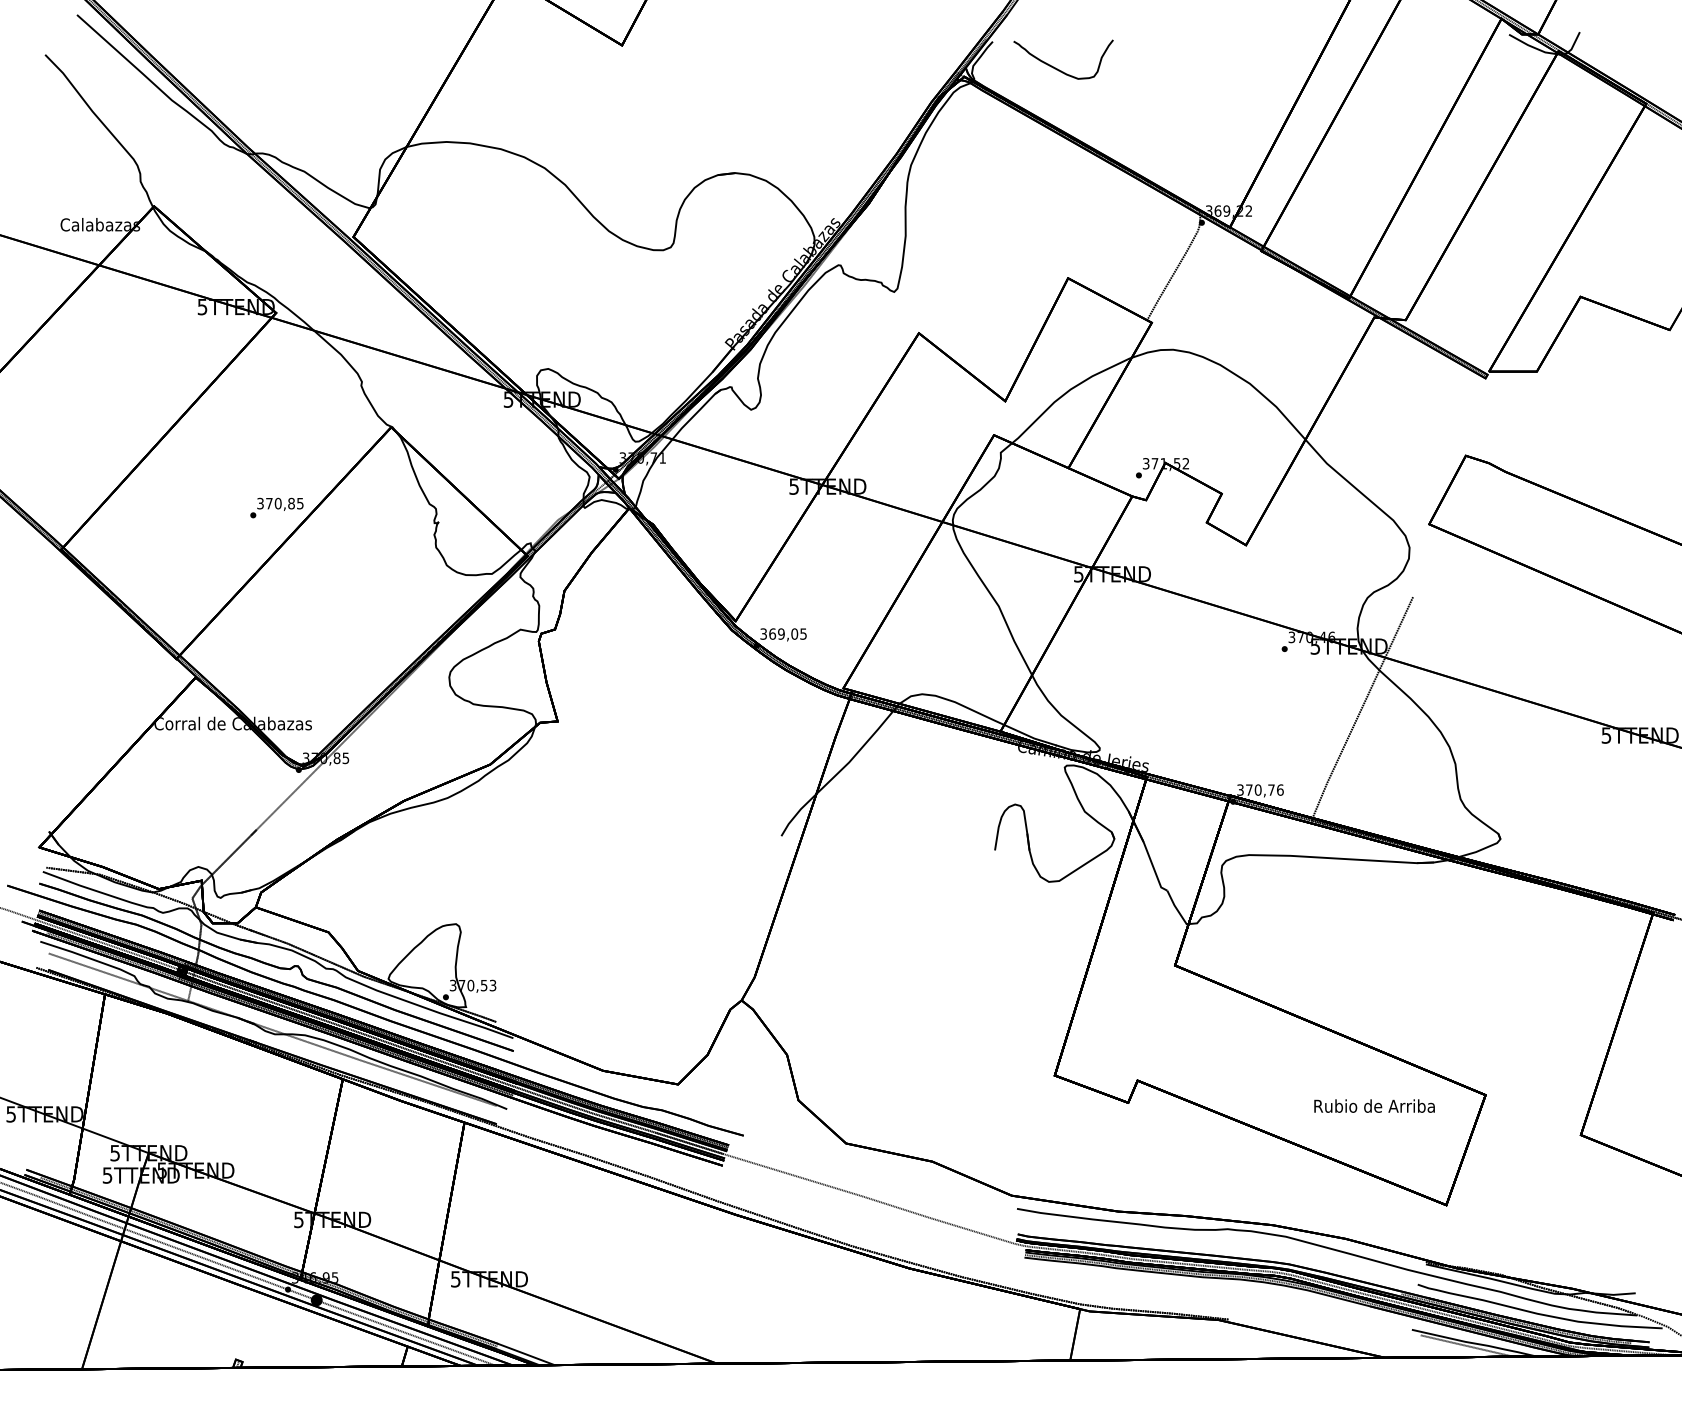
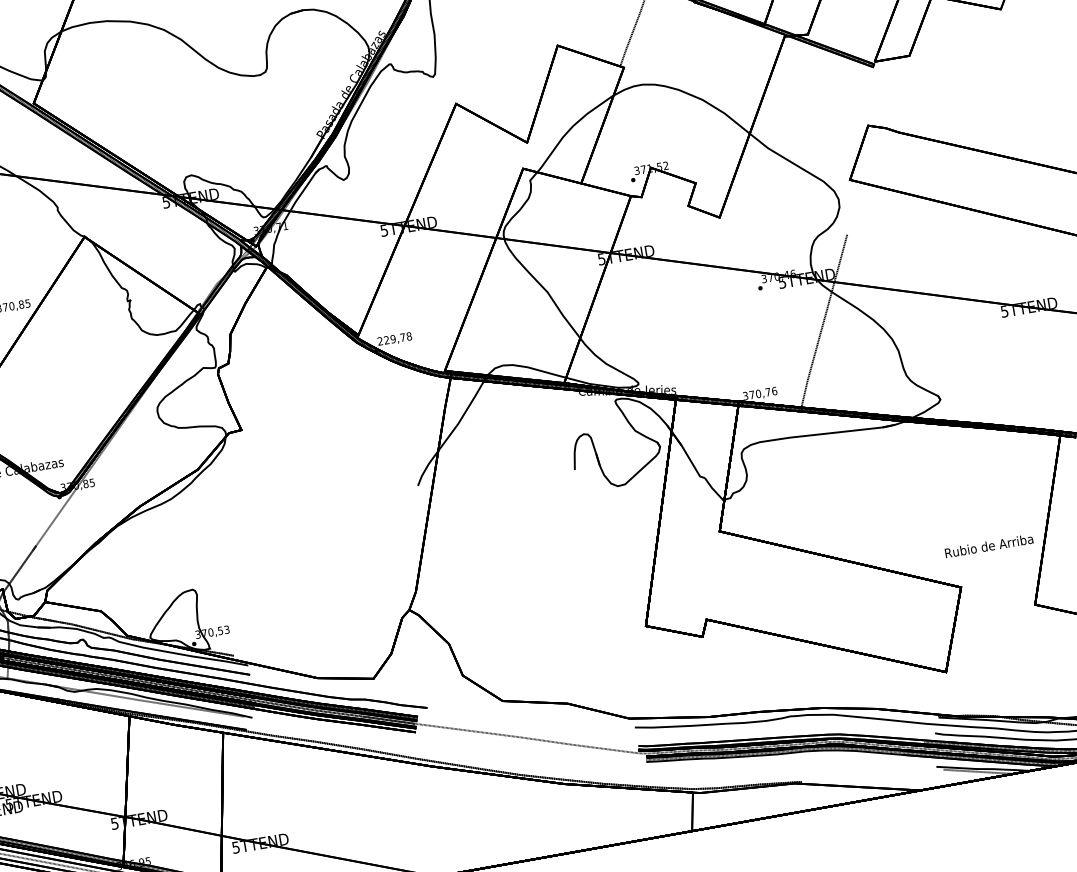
text: (783, 633) -> (394, 338), 369,05 -> 229,78
text: (1374, 1105) -> (989, 545), moved

